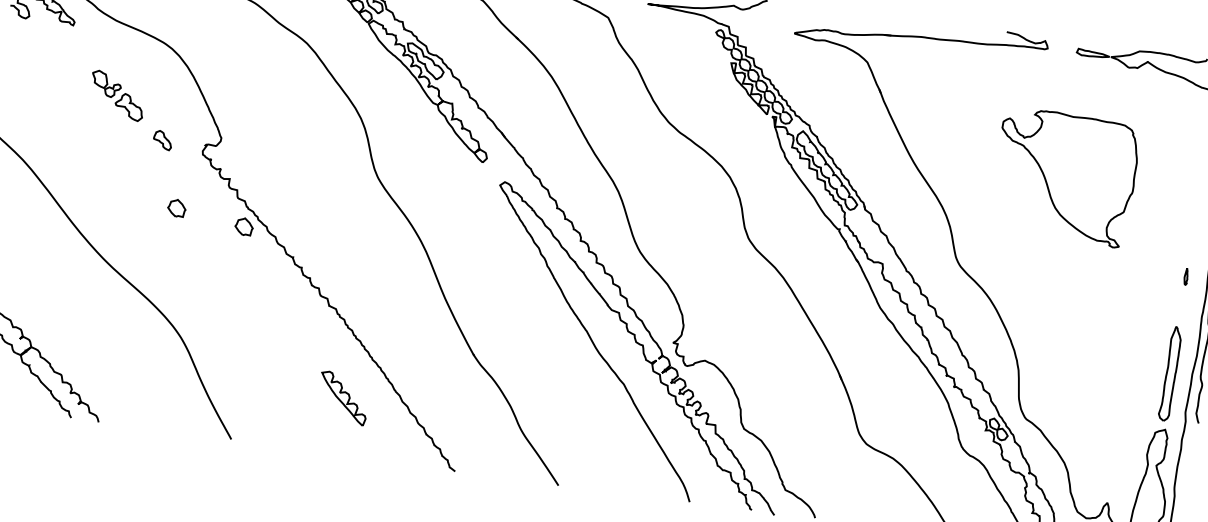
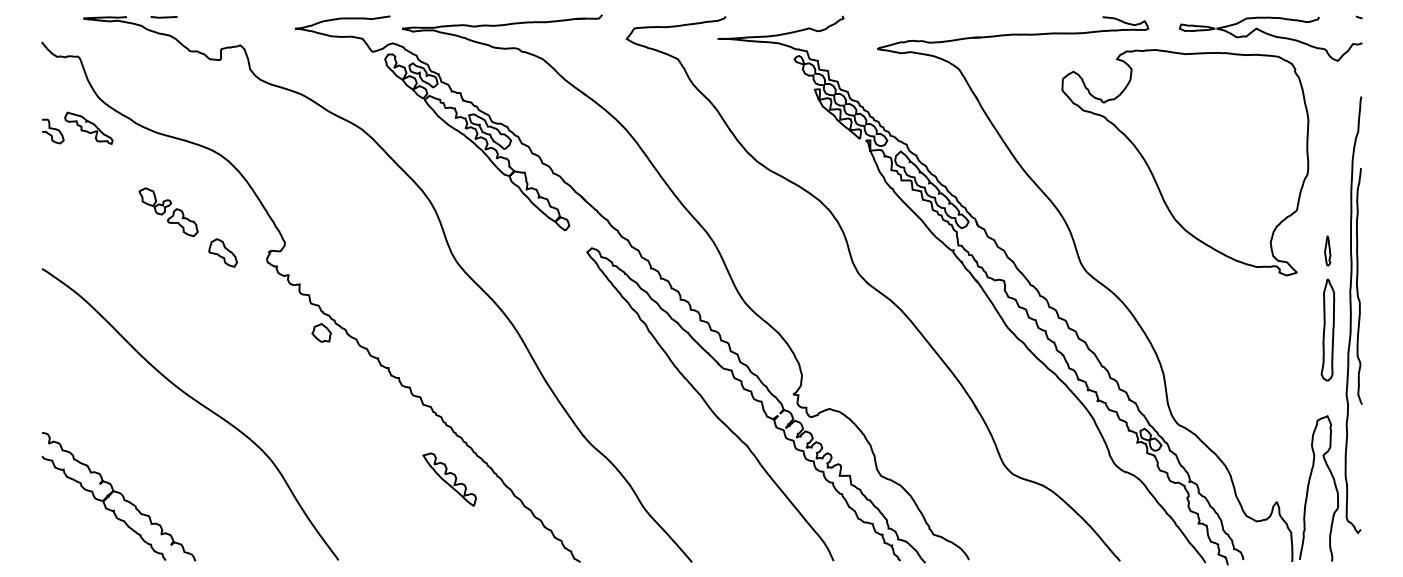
part: (162, 139) -> (222, 252), size x1.43
part: (1065, 177) -> (1185, 162), size x1.67
part: (176, 207) -> (247, 322), removed
part: (1185, 276) -> (1327, 250), size x1.67
part: (1169, 373) -> (1327, 329), moved
part: (343, 398) -> (449, 479), moved

